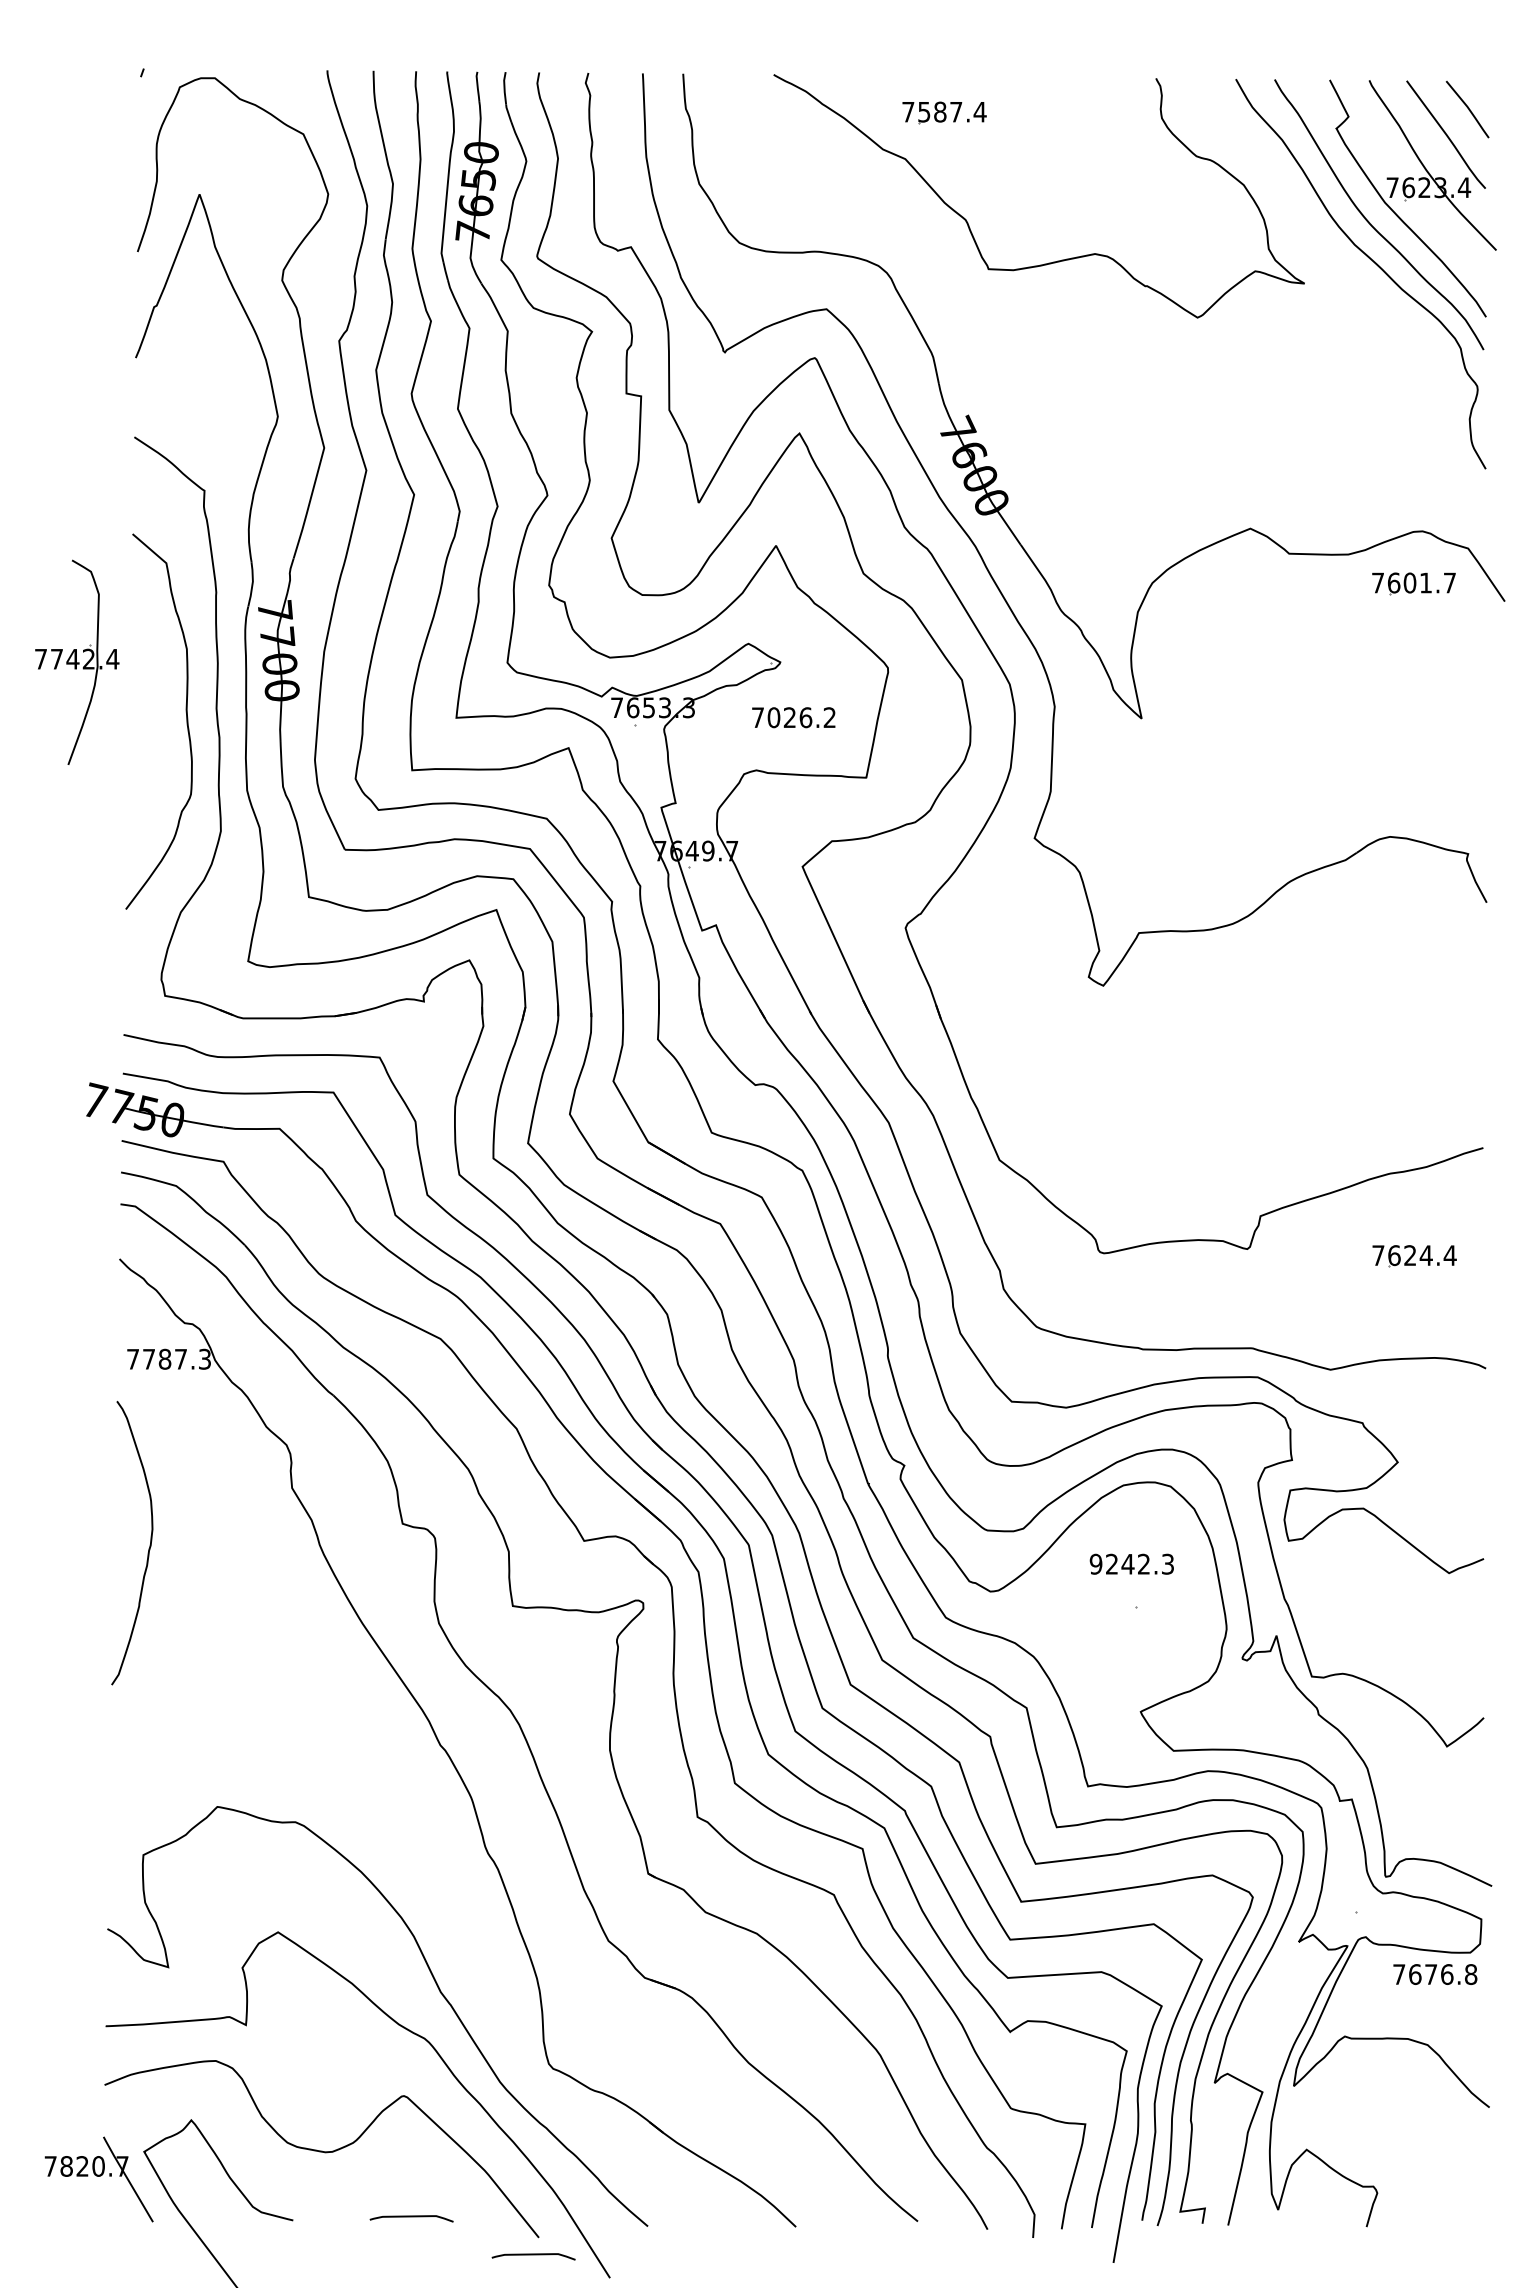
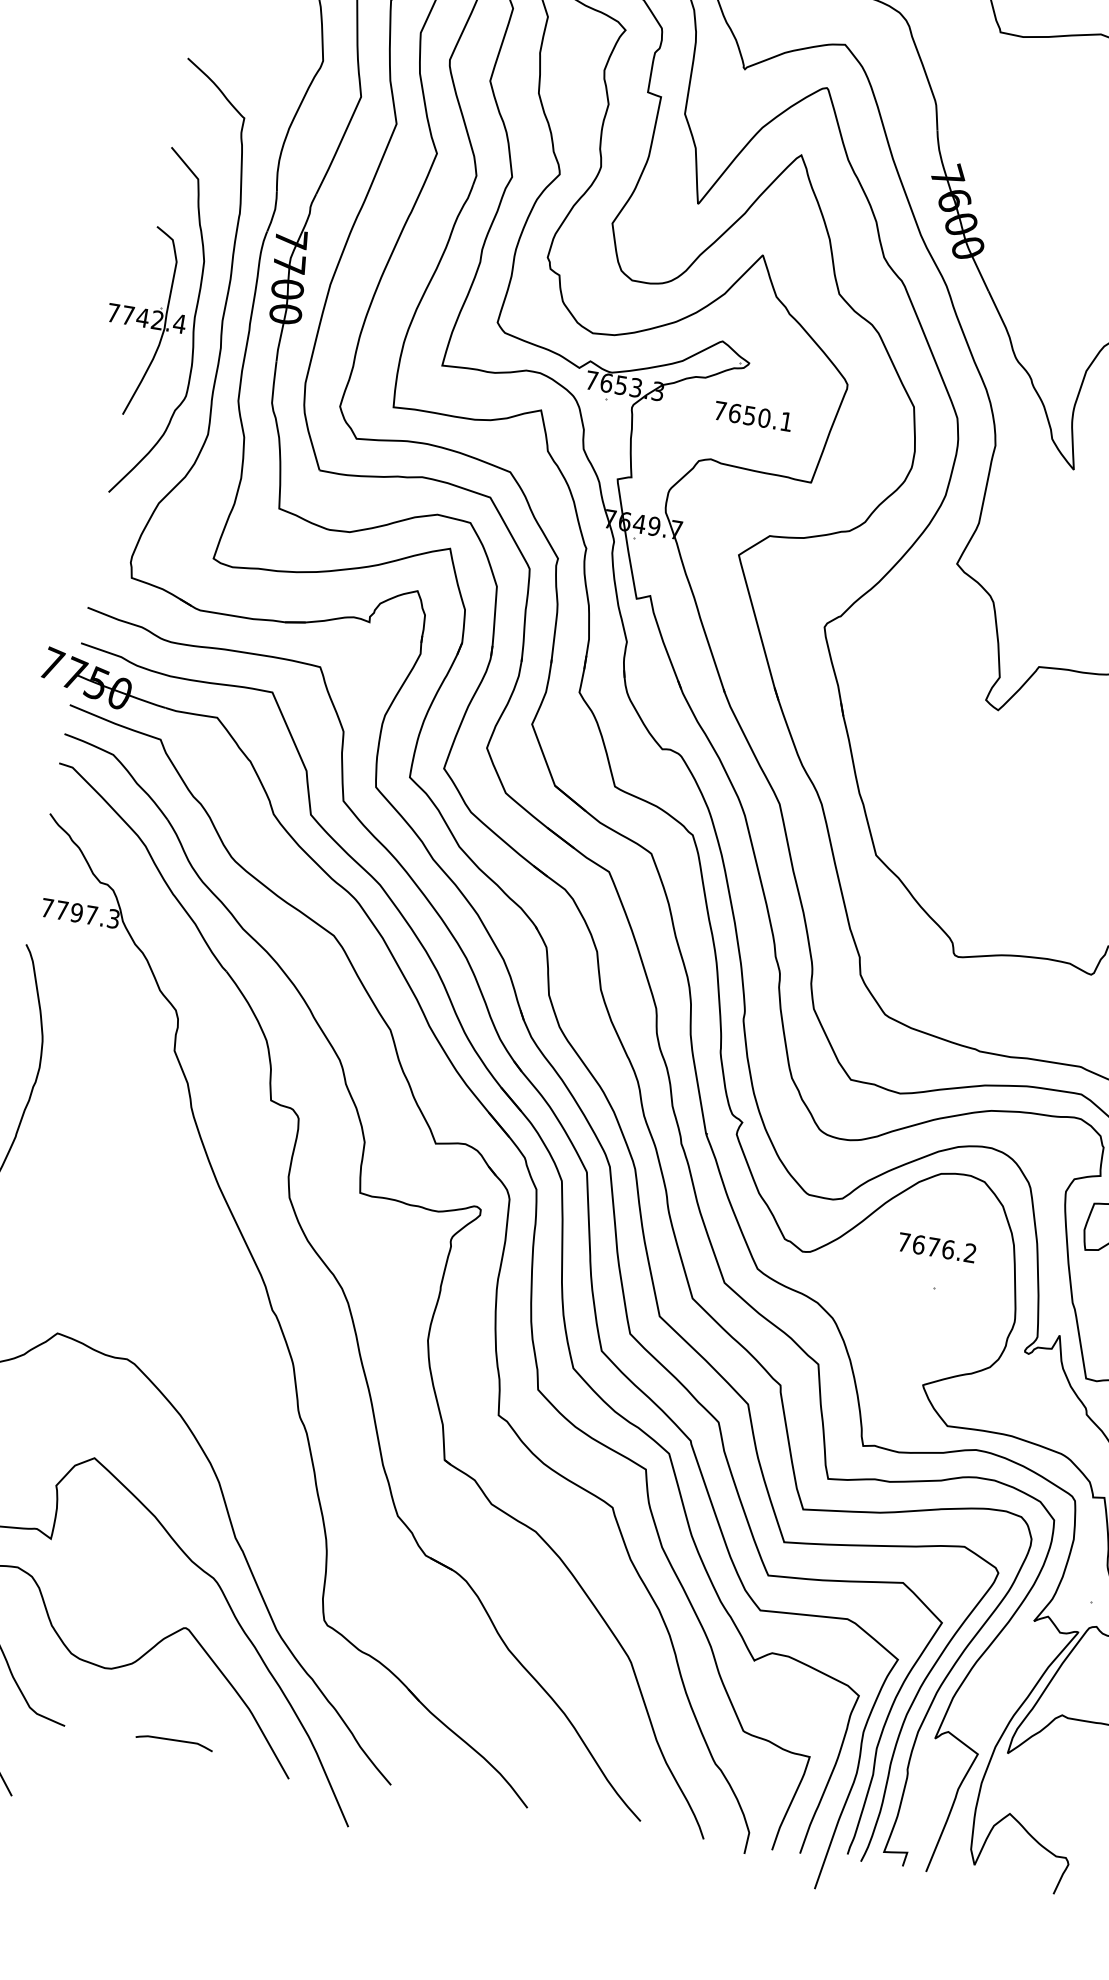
part: (77, 661) -> (146, 320), moved
text: (801, 717) -> (760, 417), 7026.2 -> 7650.1
text: (164, 1359) -> (76, 913), 7787.3 -> 7797.3
text: (1131, 1563) -> (936, 1247), 9242.3 -> 7676.2
curve: (533, 2255) -> (281, 1794), removed

